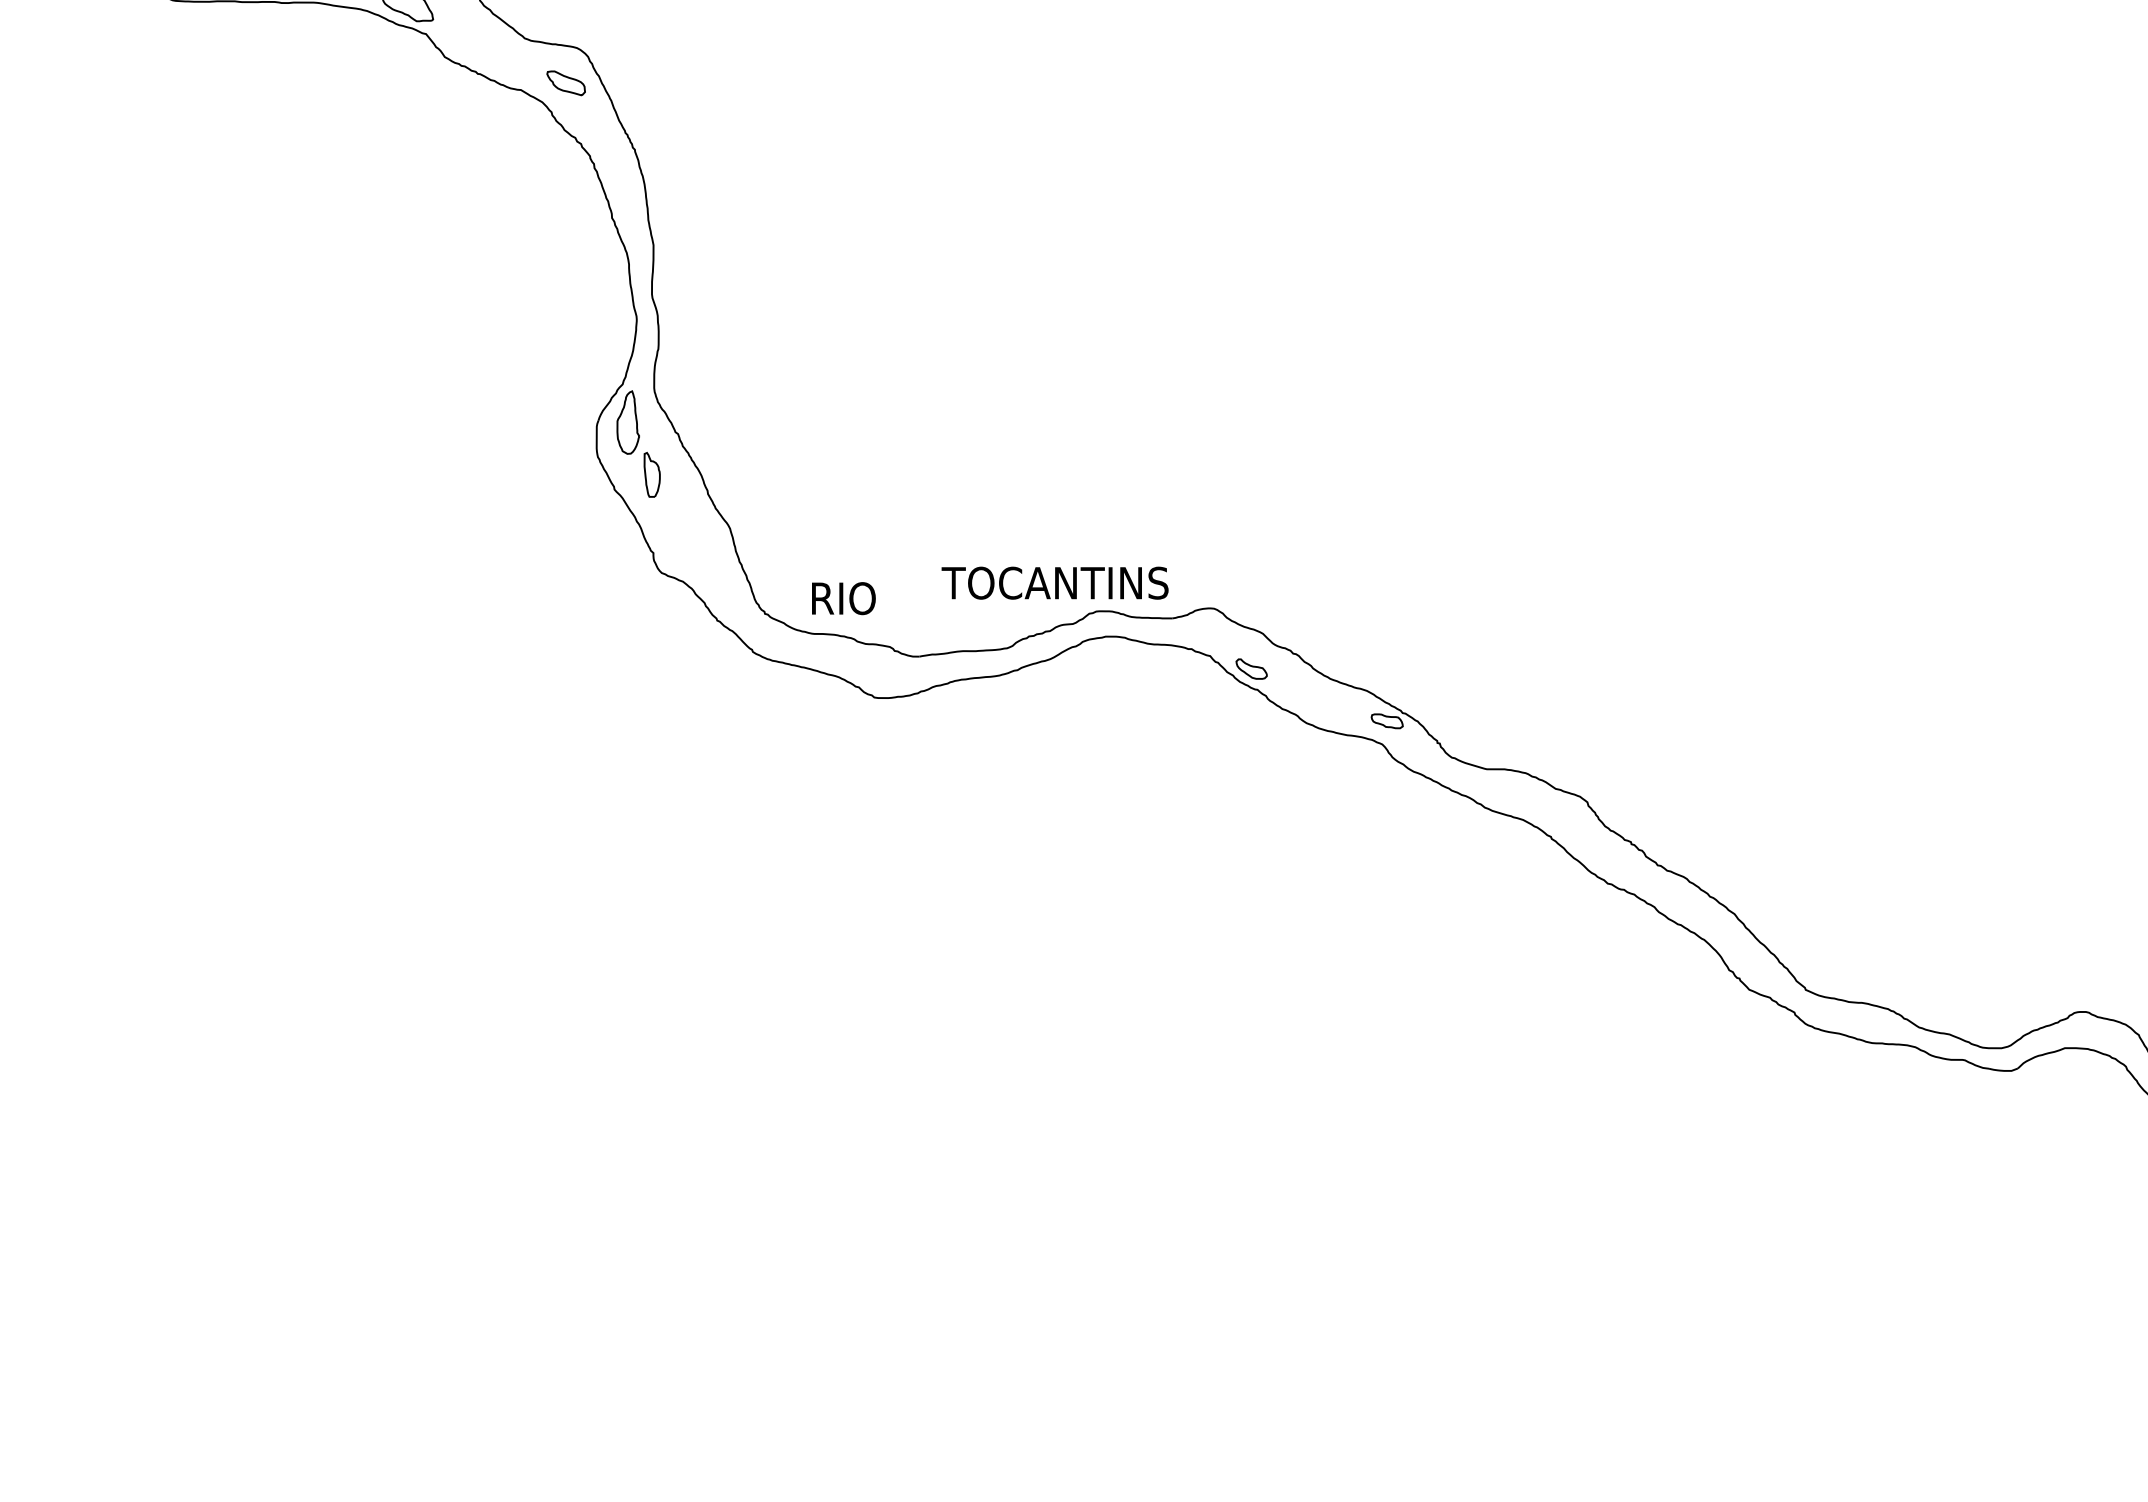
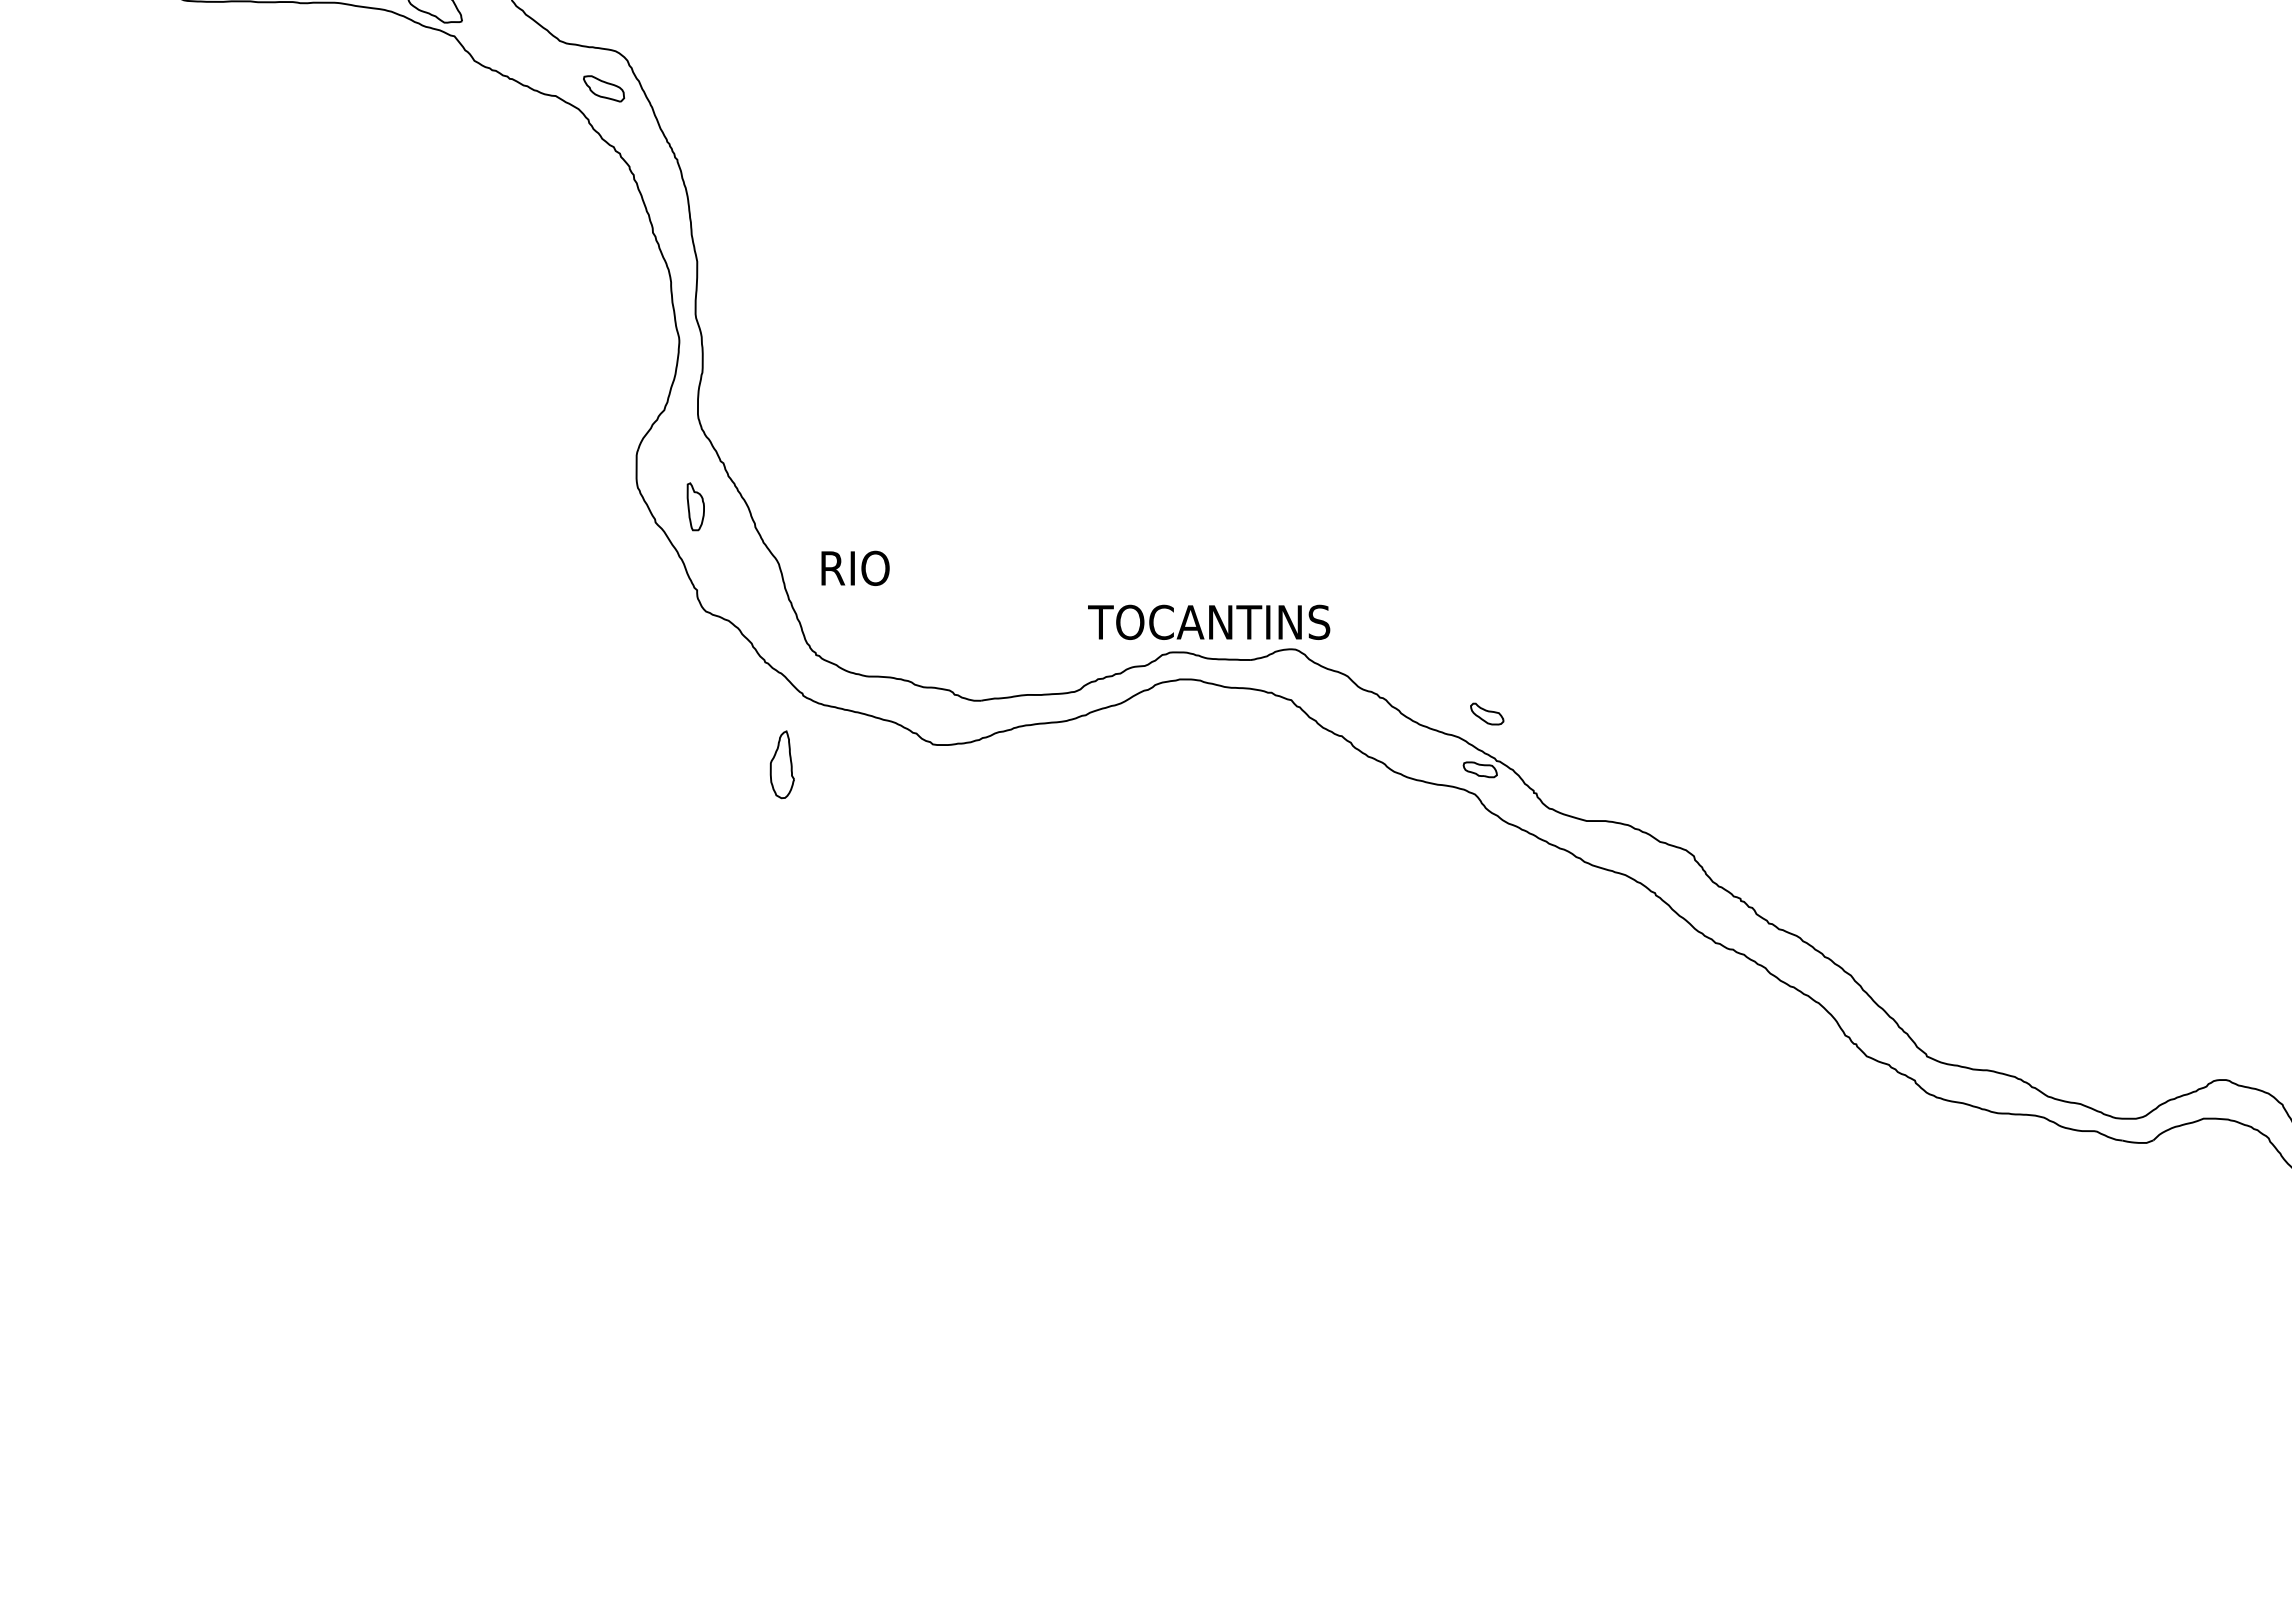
part: (627, 422) -> (781, 764), moved
text: (1054, 582) -> (1208, 621), moved
text: (843, 598) -> (855, 568), moved
part: (1251, 668) -> (1487, 713), moved

